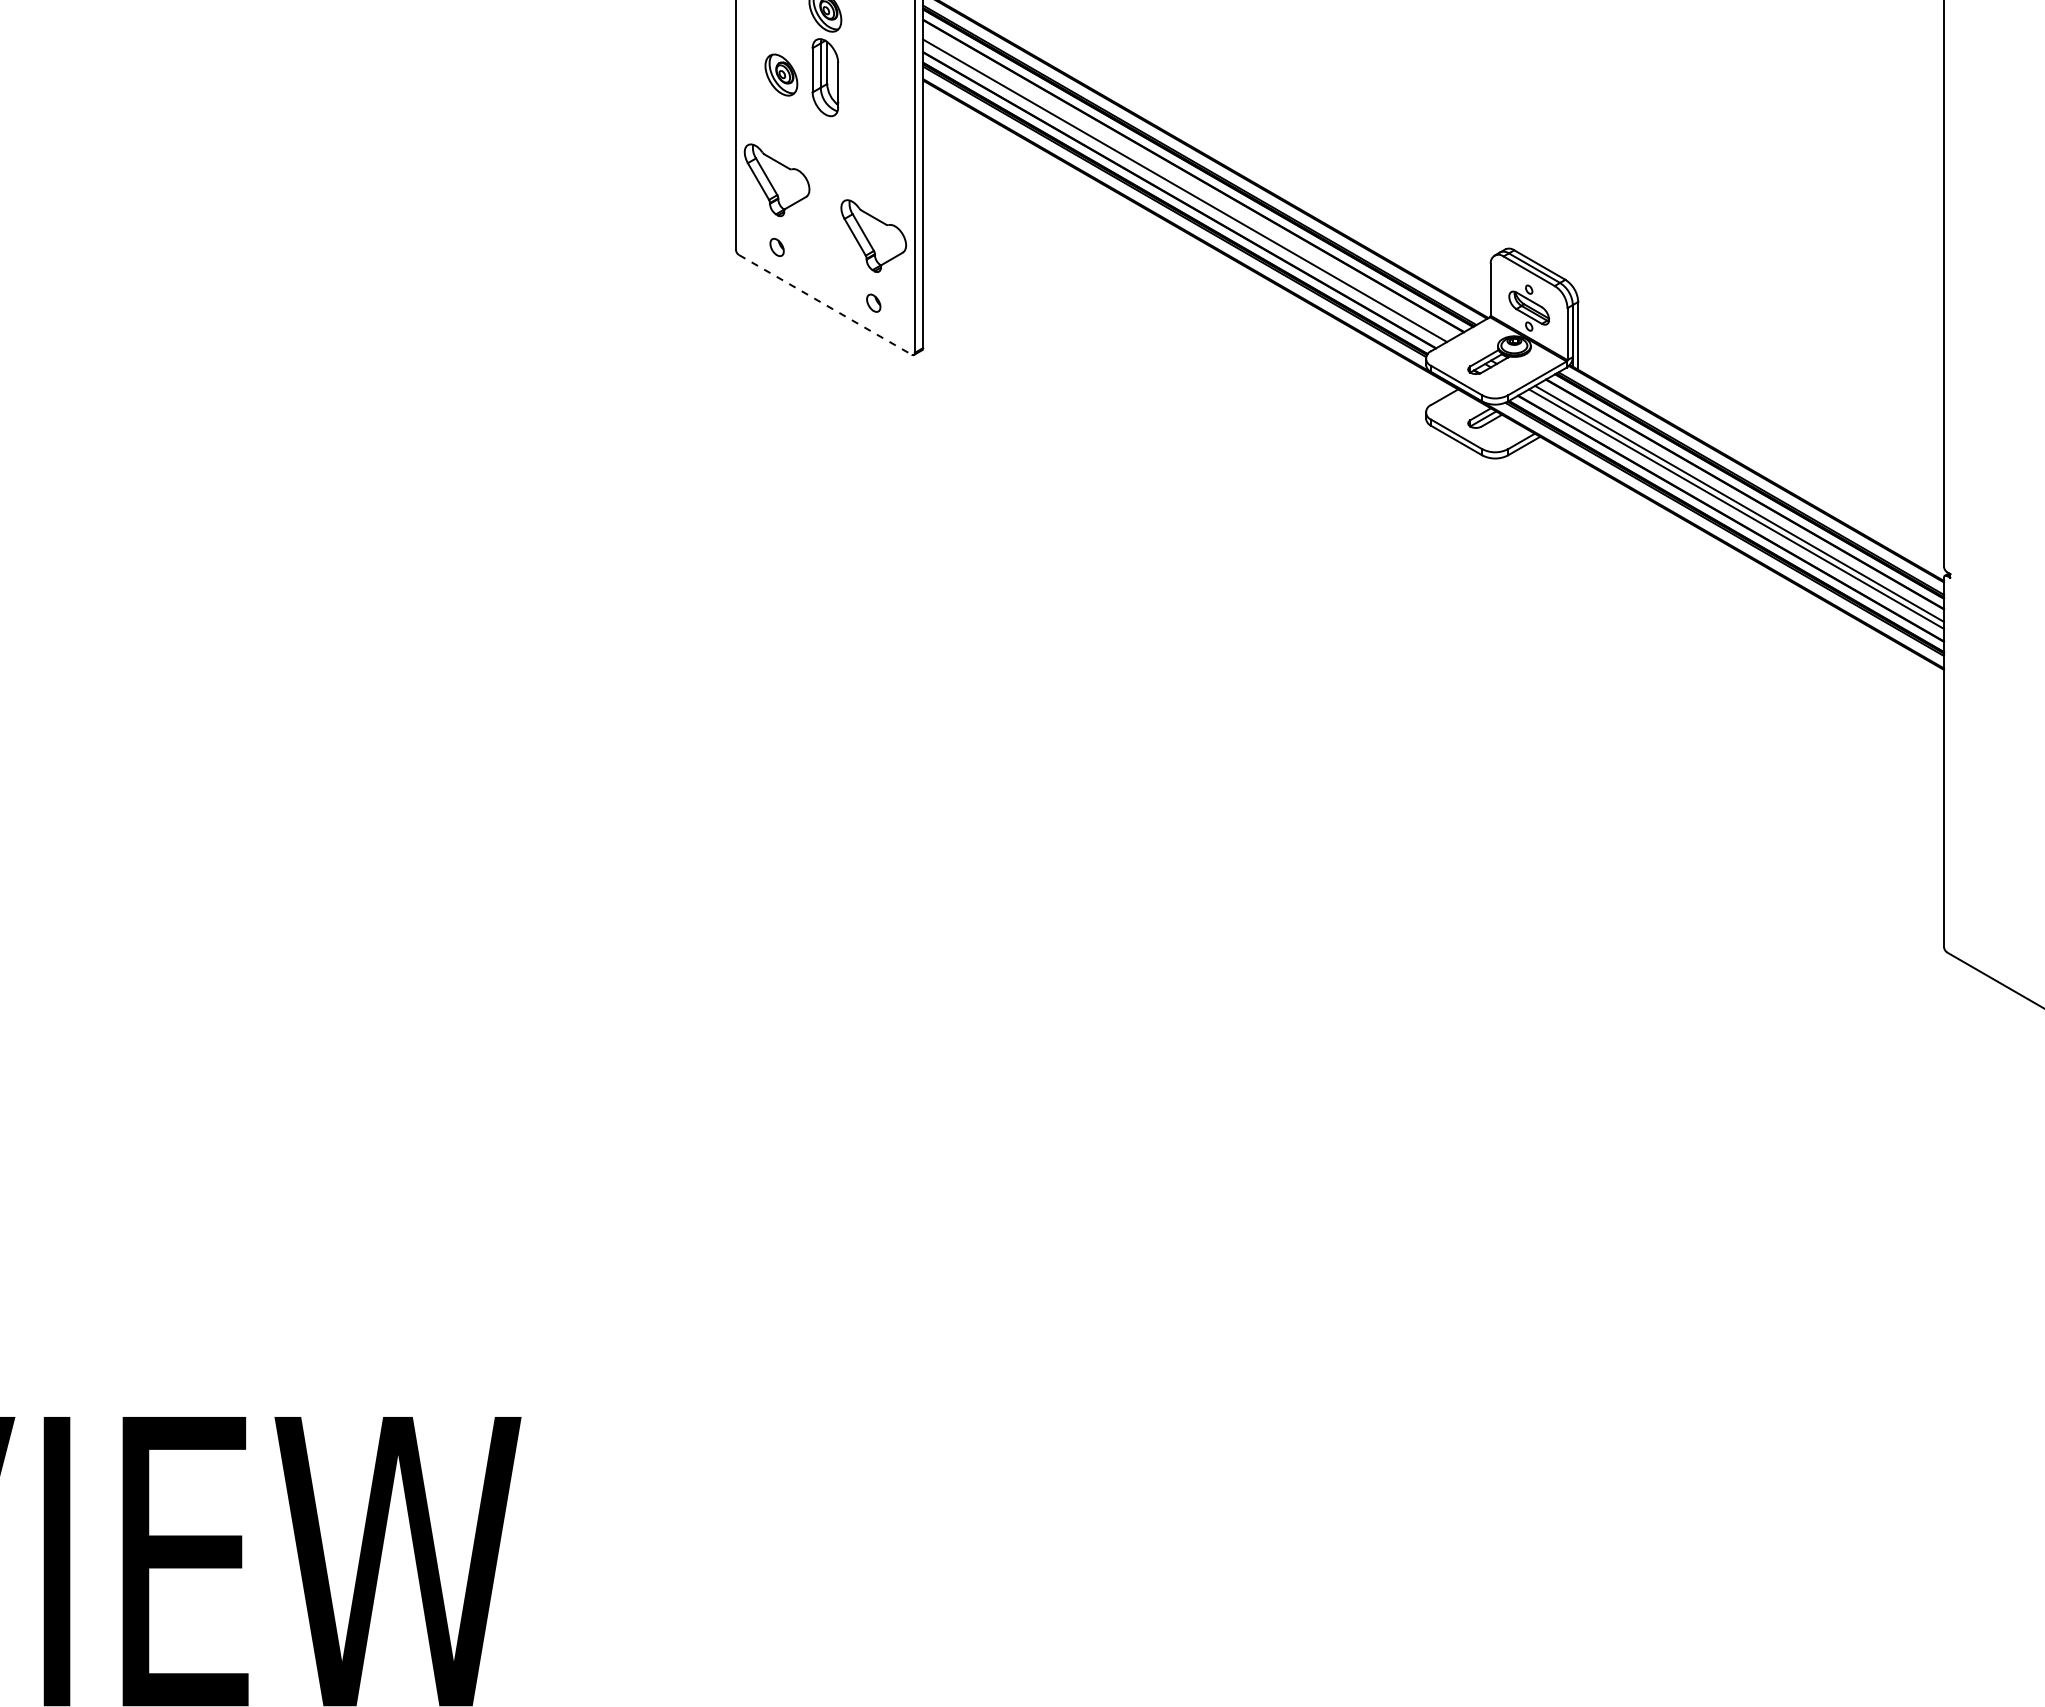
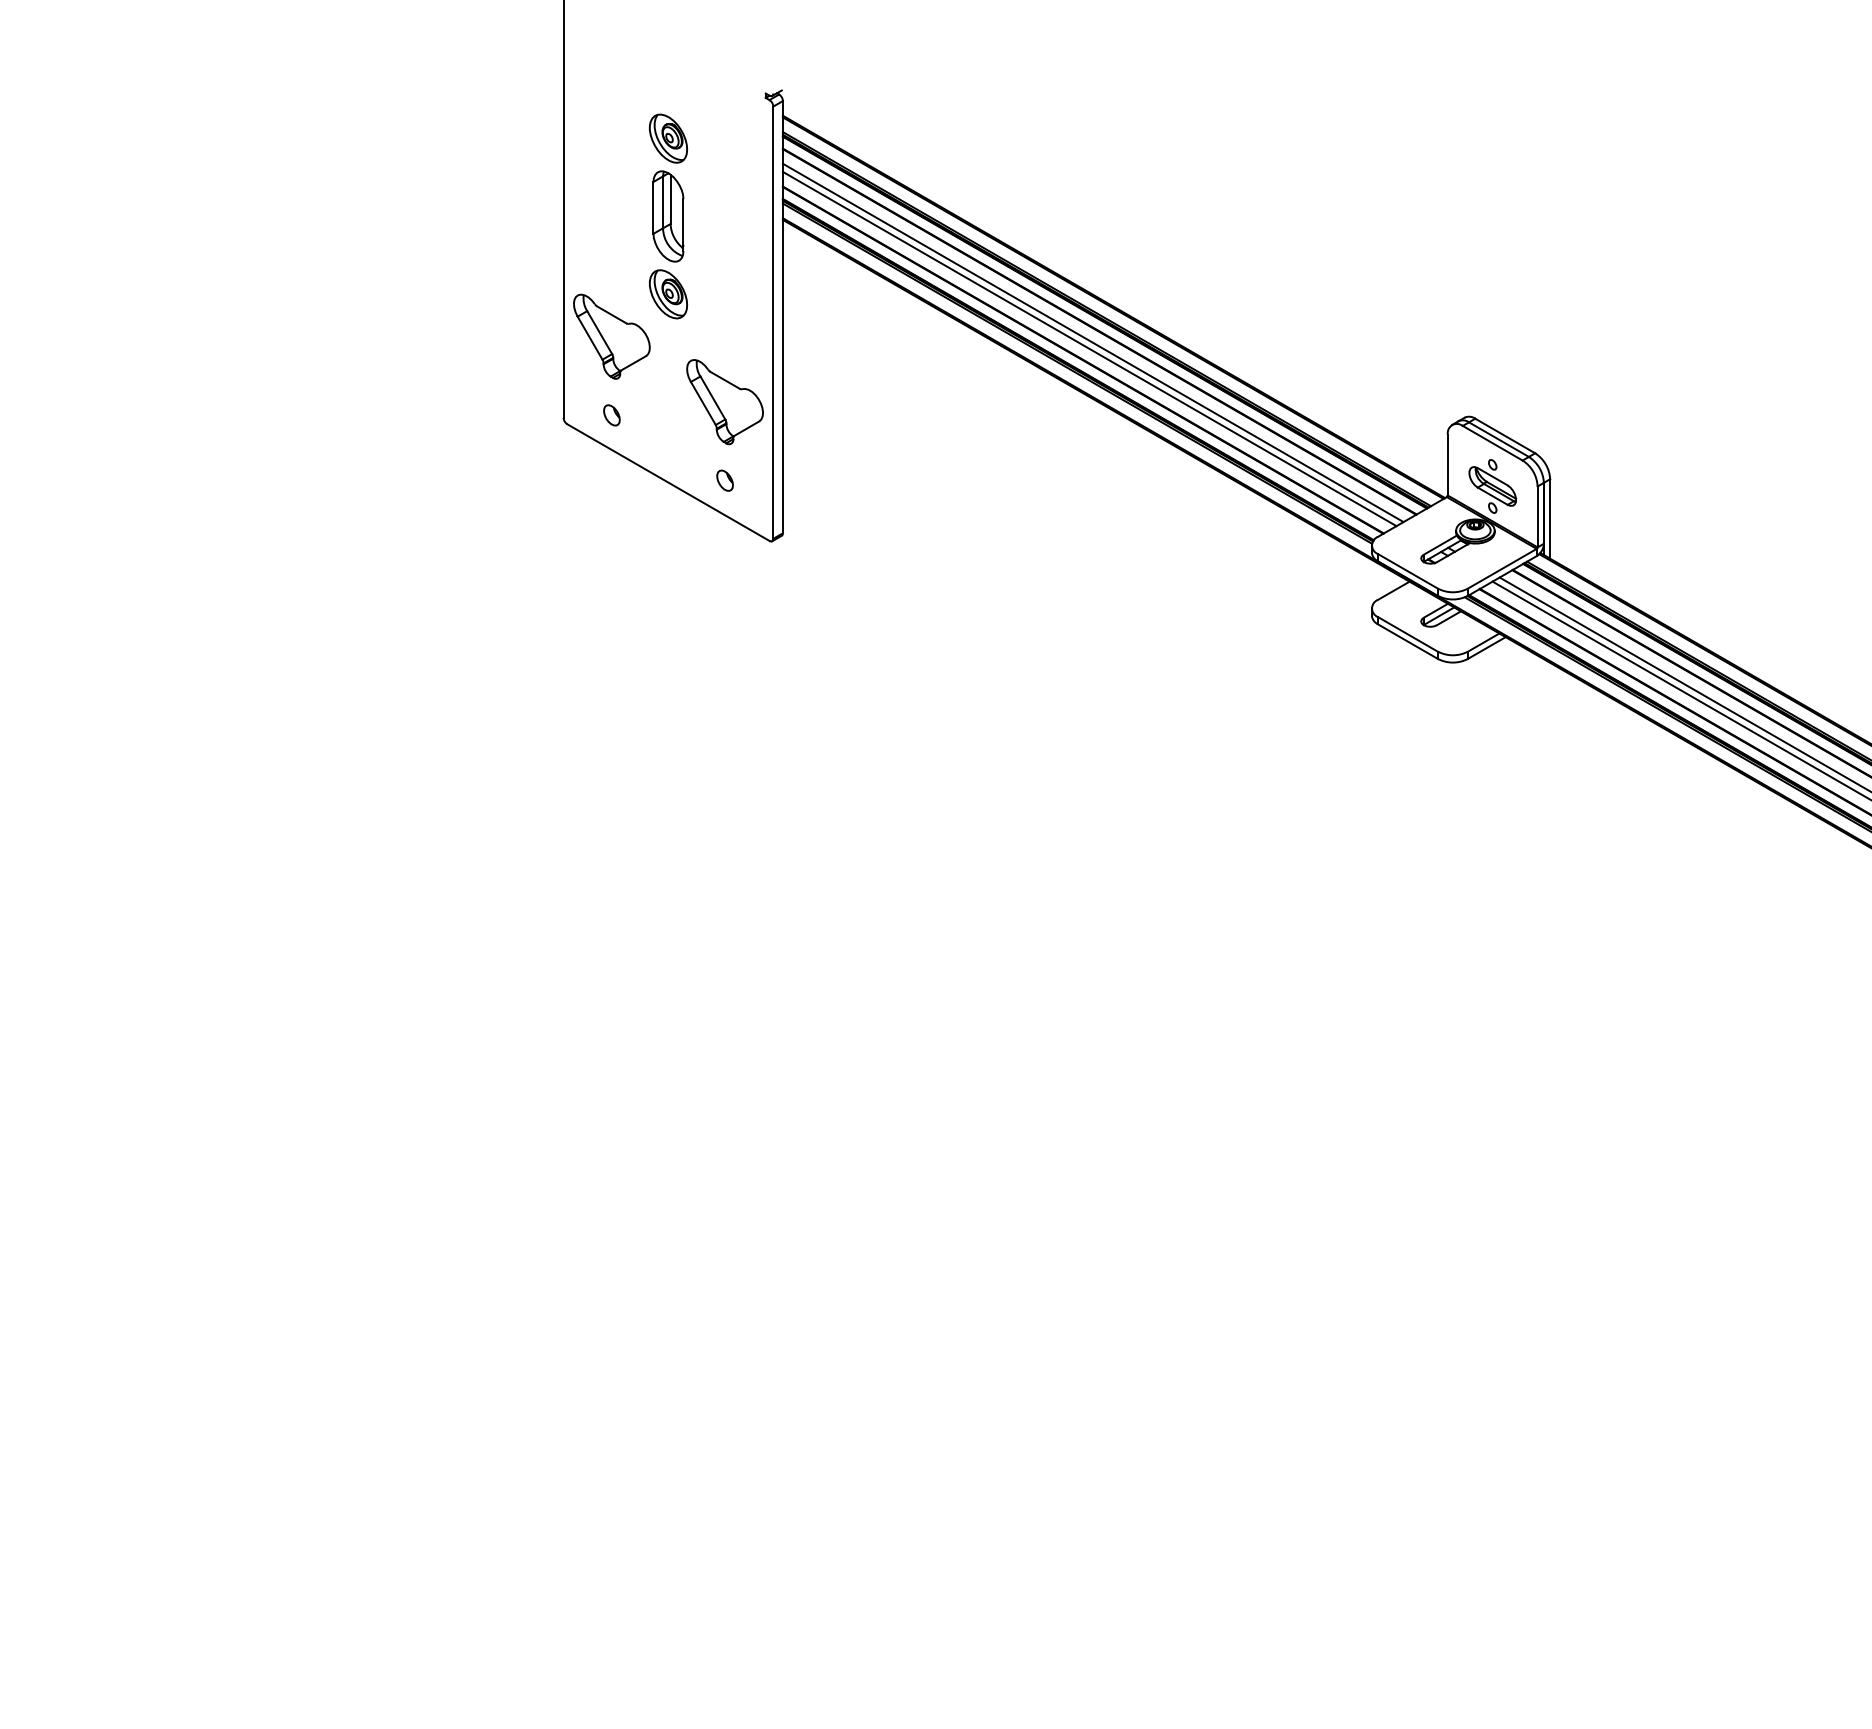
part: (781, 74) -> (668, 293), moved
line: (1188, 185) -> (1093, 342), added
line: (825, 304) -> (668, 482), dashed -> solid

